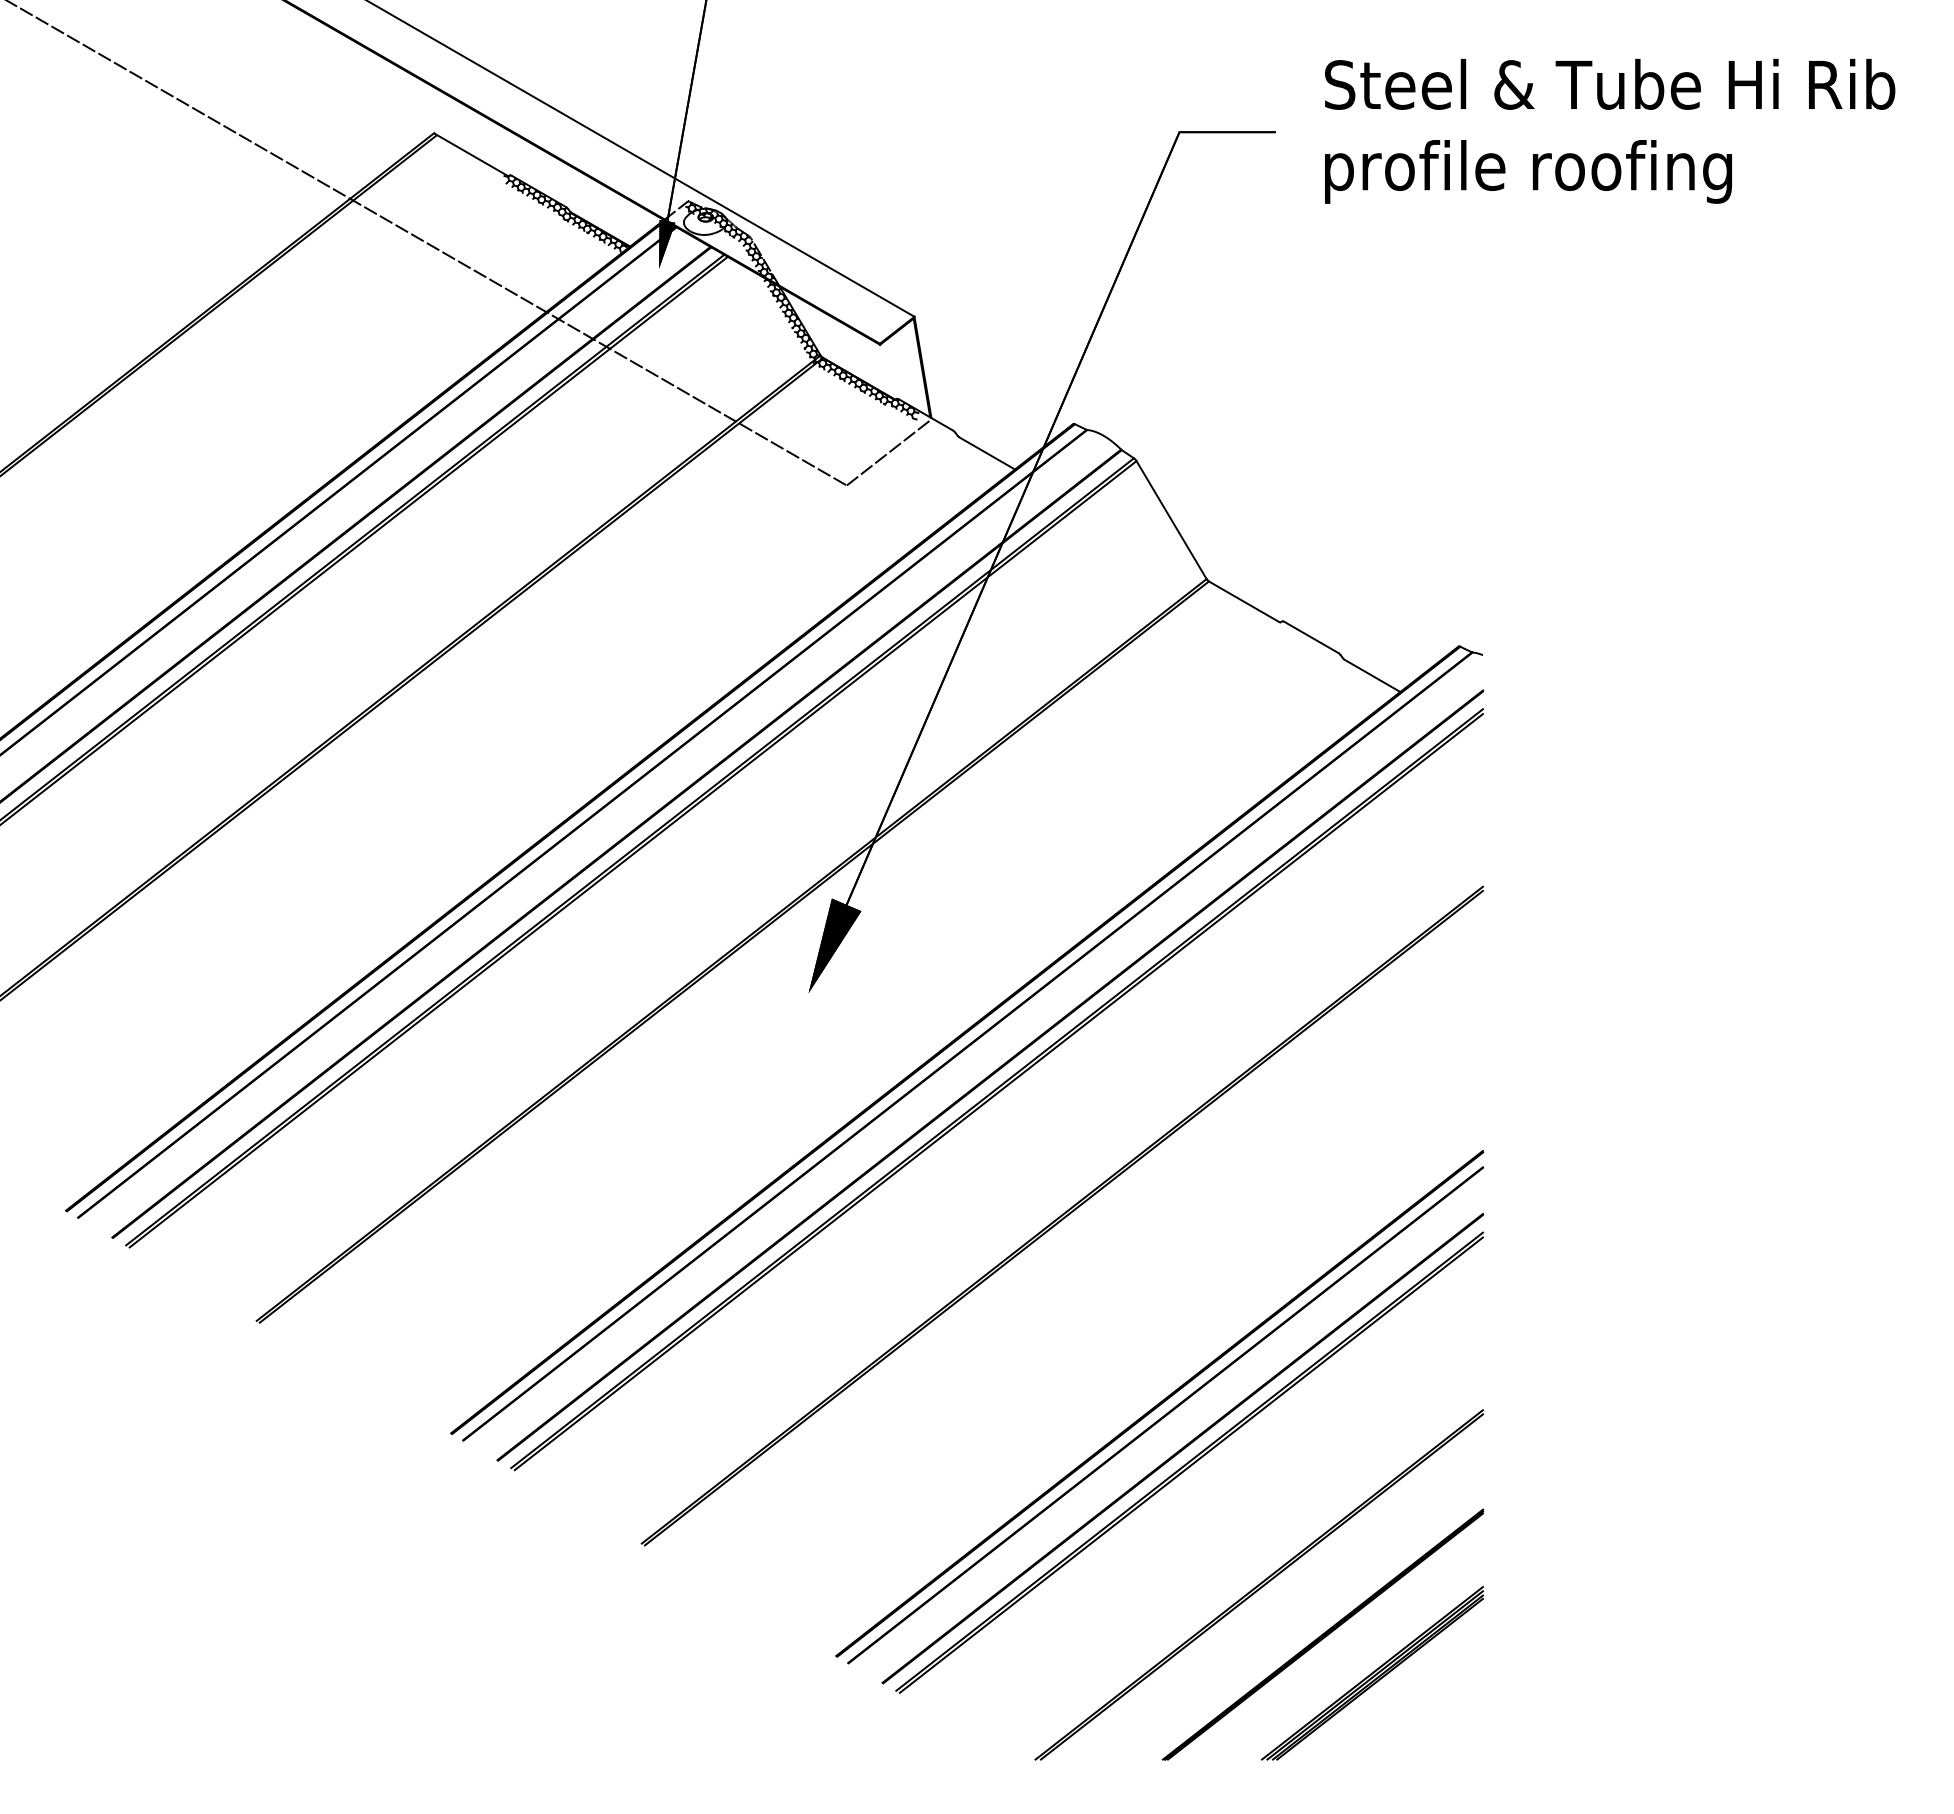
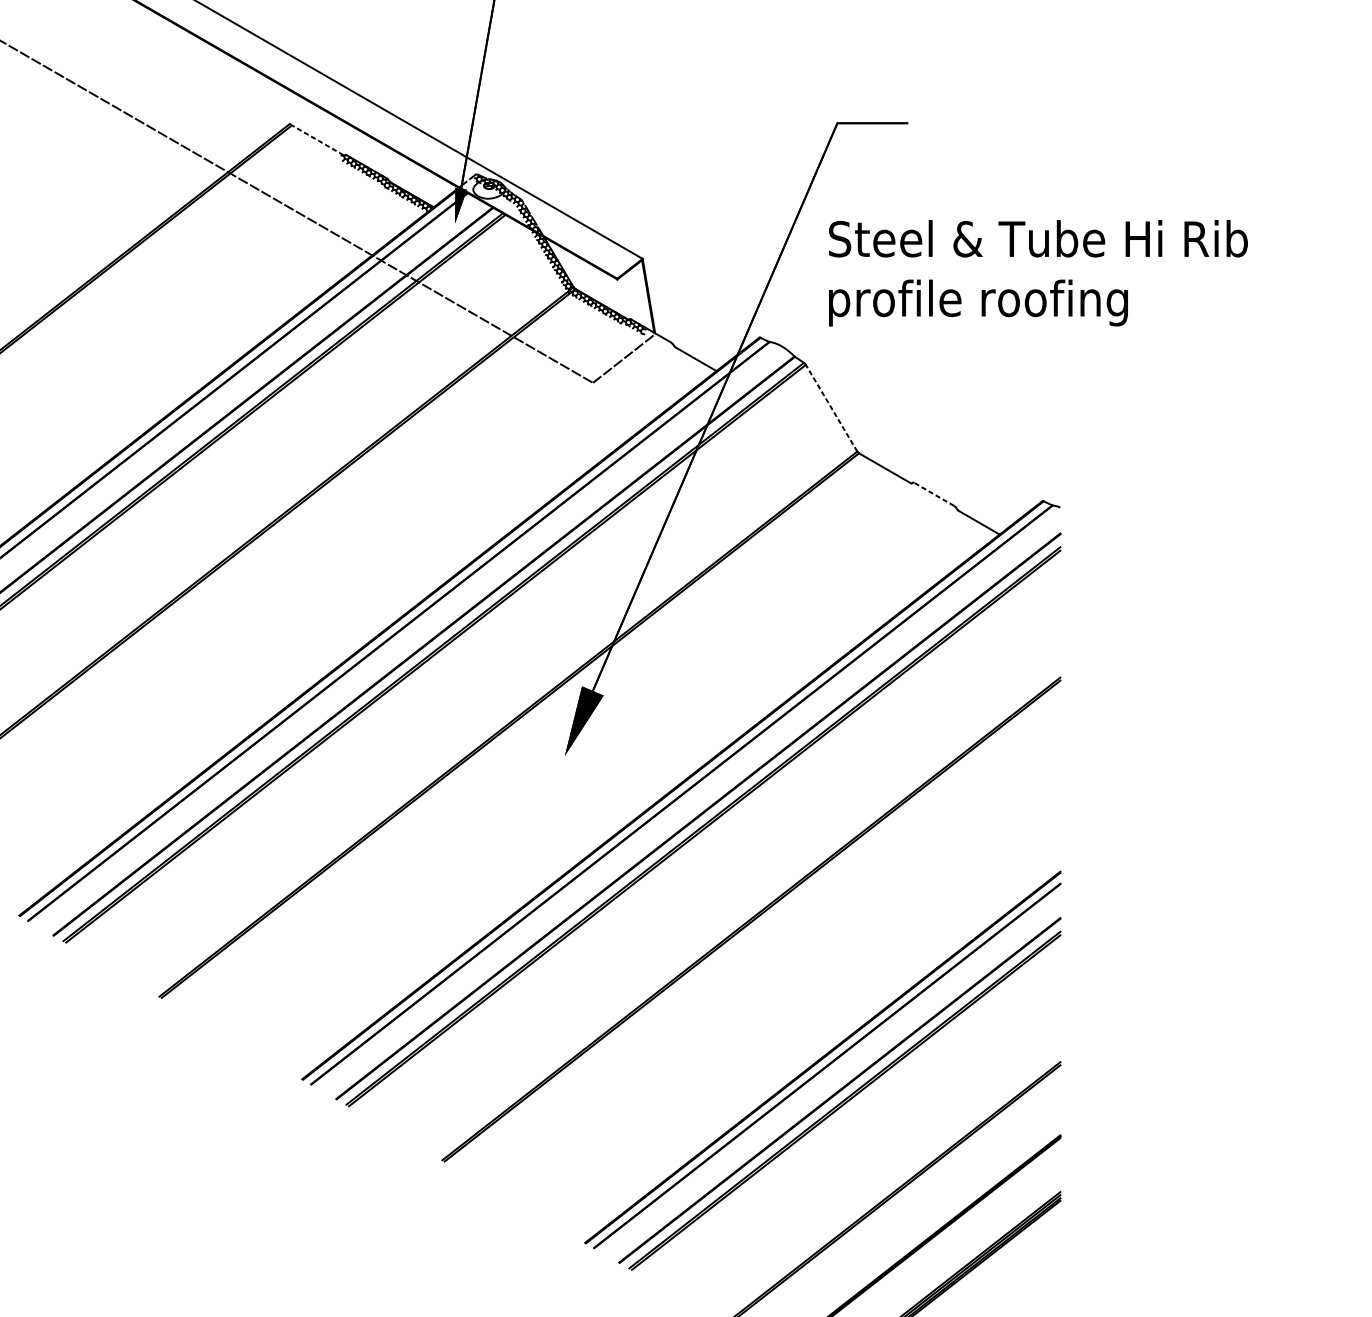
text: (1610, 130) -> (1038, 272), moved
line: (471, 154) -> (317, 139), solid -> dashed
line: (1171, 520) -> (831, 408), solid -> dashed
line: (1310, 637) -> (933, 494), solid -> dashed

